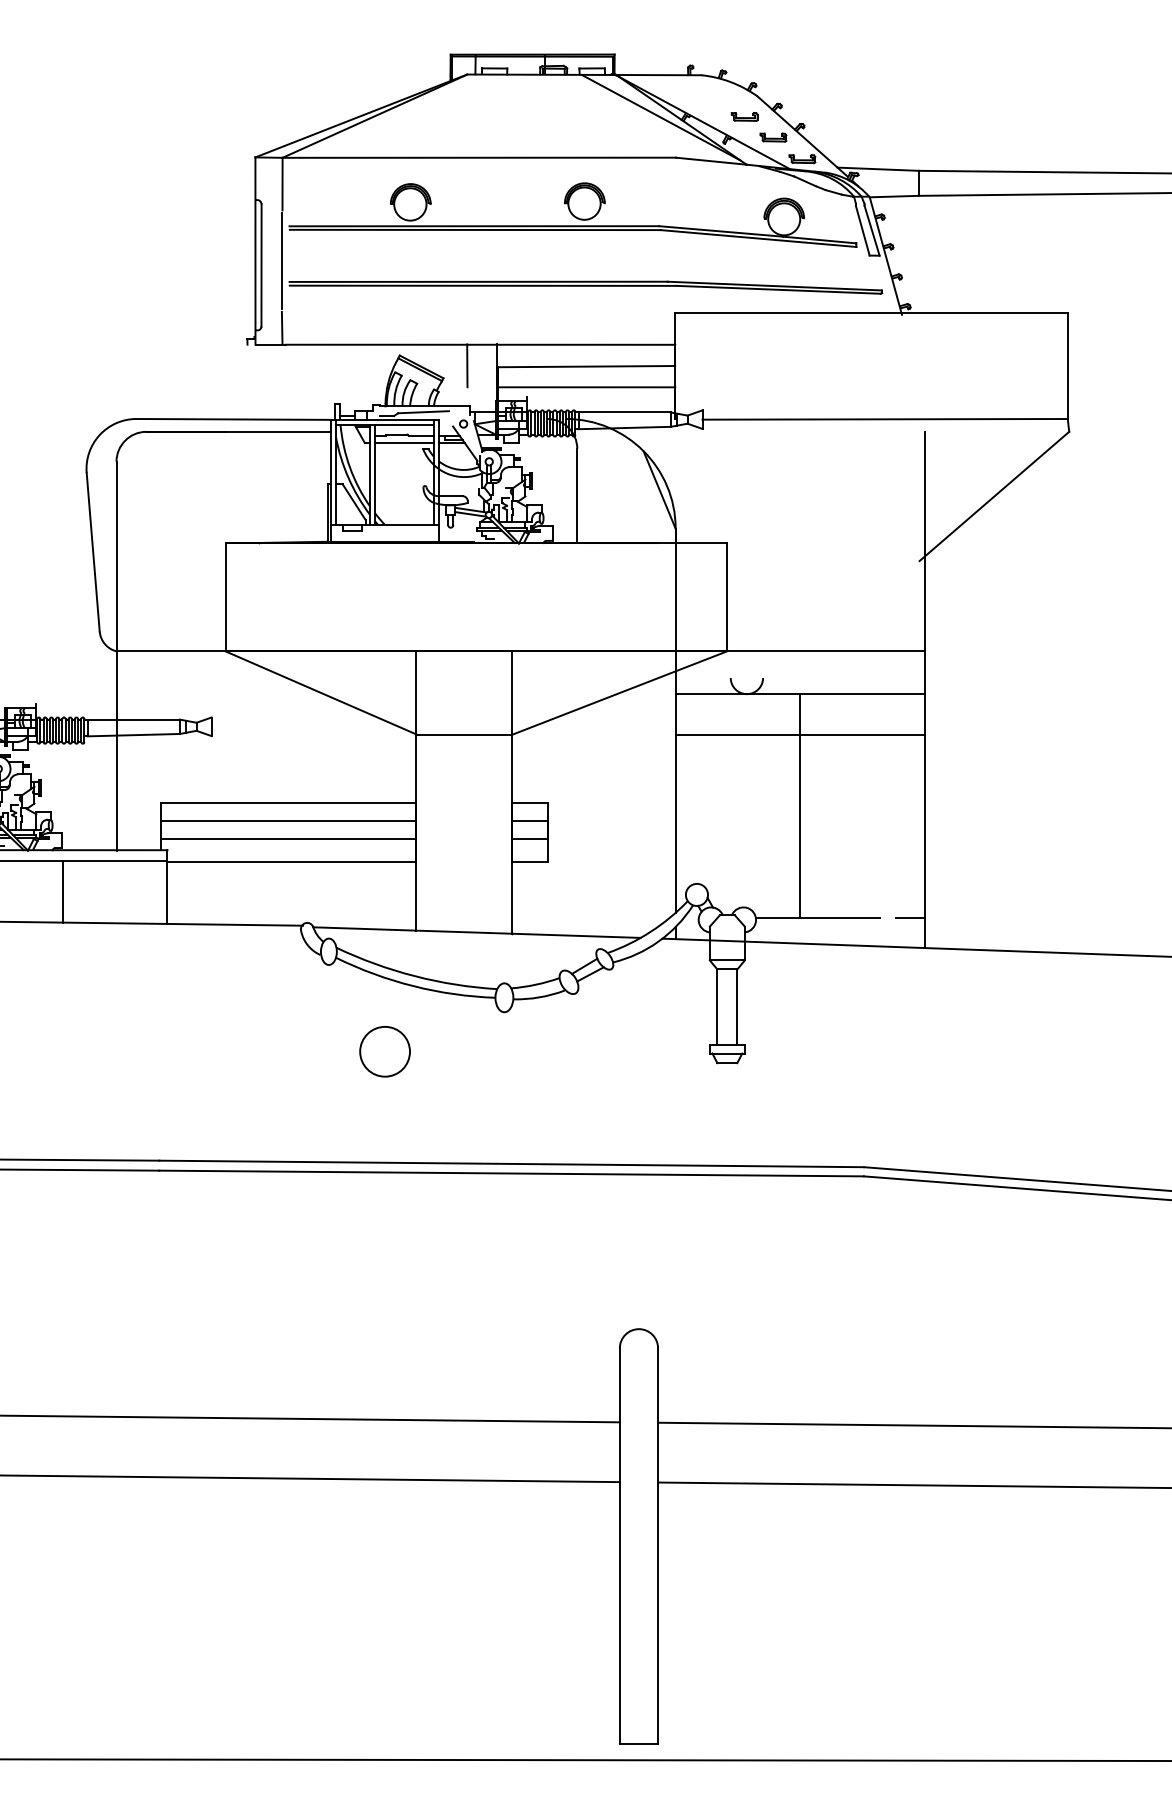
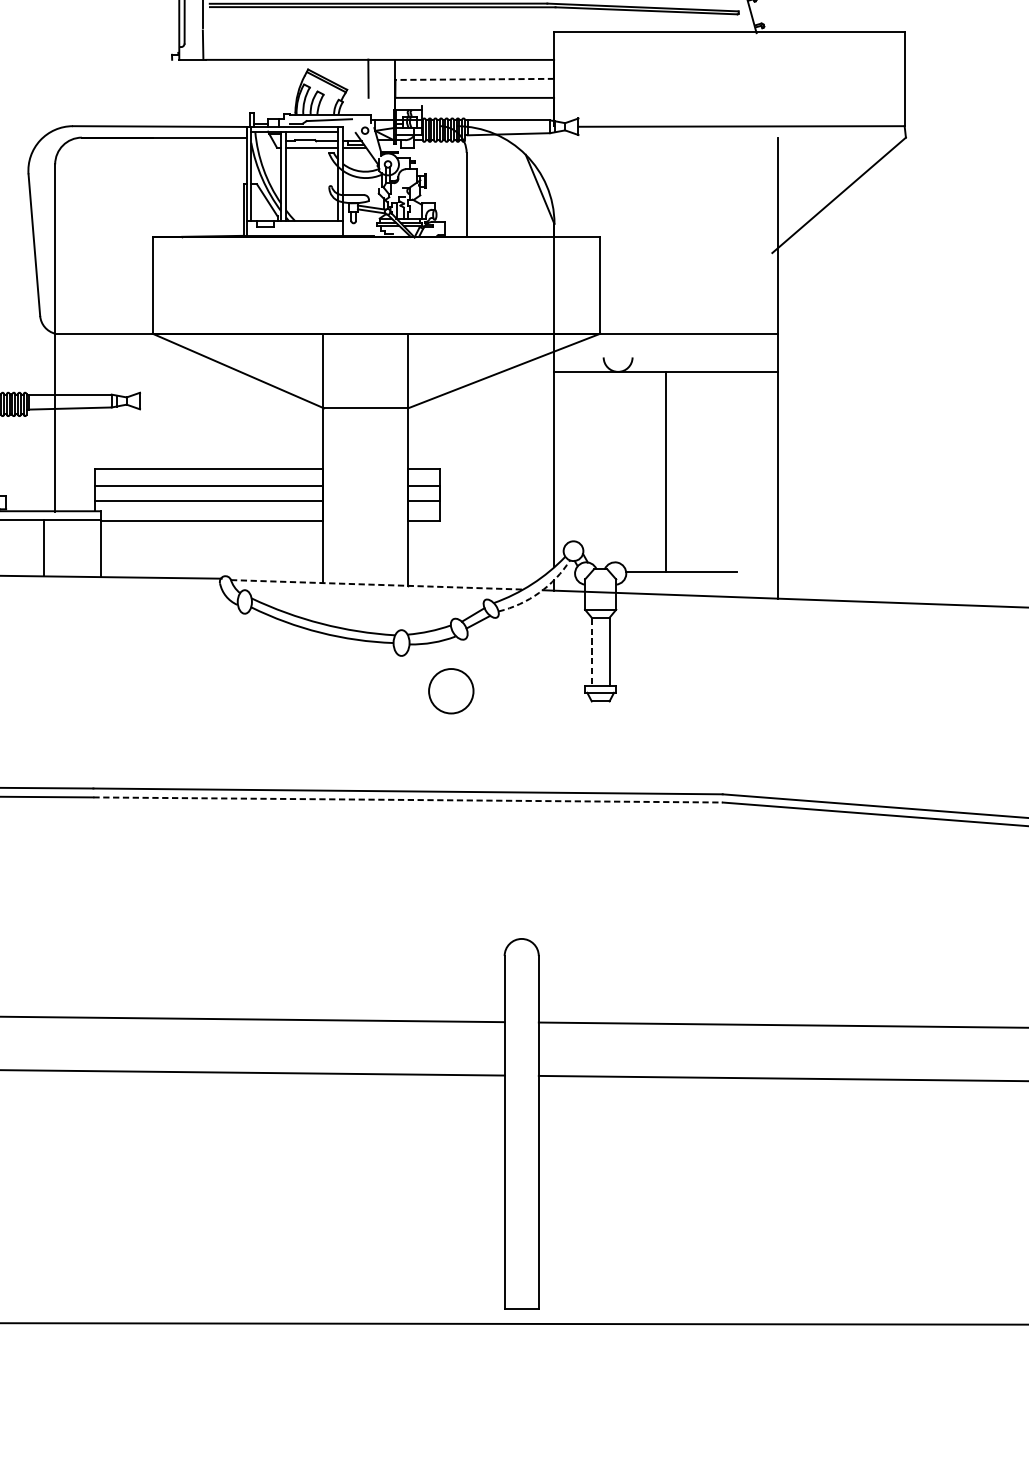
line: (586, 366) -> (474, 79), solid -> dashed
line: (800, 734) -> (665, 407), removed
line: (62, 891) -> (43, 548), moved
line: (910, 918) -> (764, 572), removed
line: (477, 932) -> (377, 584), solid -> dashed
arc: (658, 941) -> (539, 592), solid -> dashed
line: (717, 1006) -> (591, 650), solid -> dashed
circle: (384, 1051) -> (450, 691), moved
line: (512, 1173) -> (408, 799), solid -> dashed

